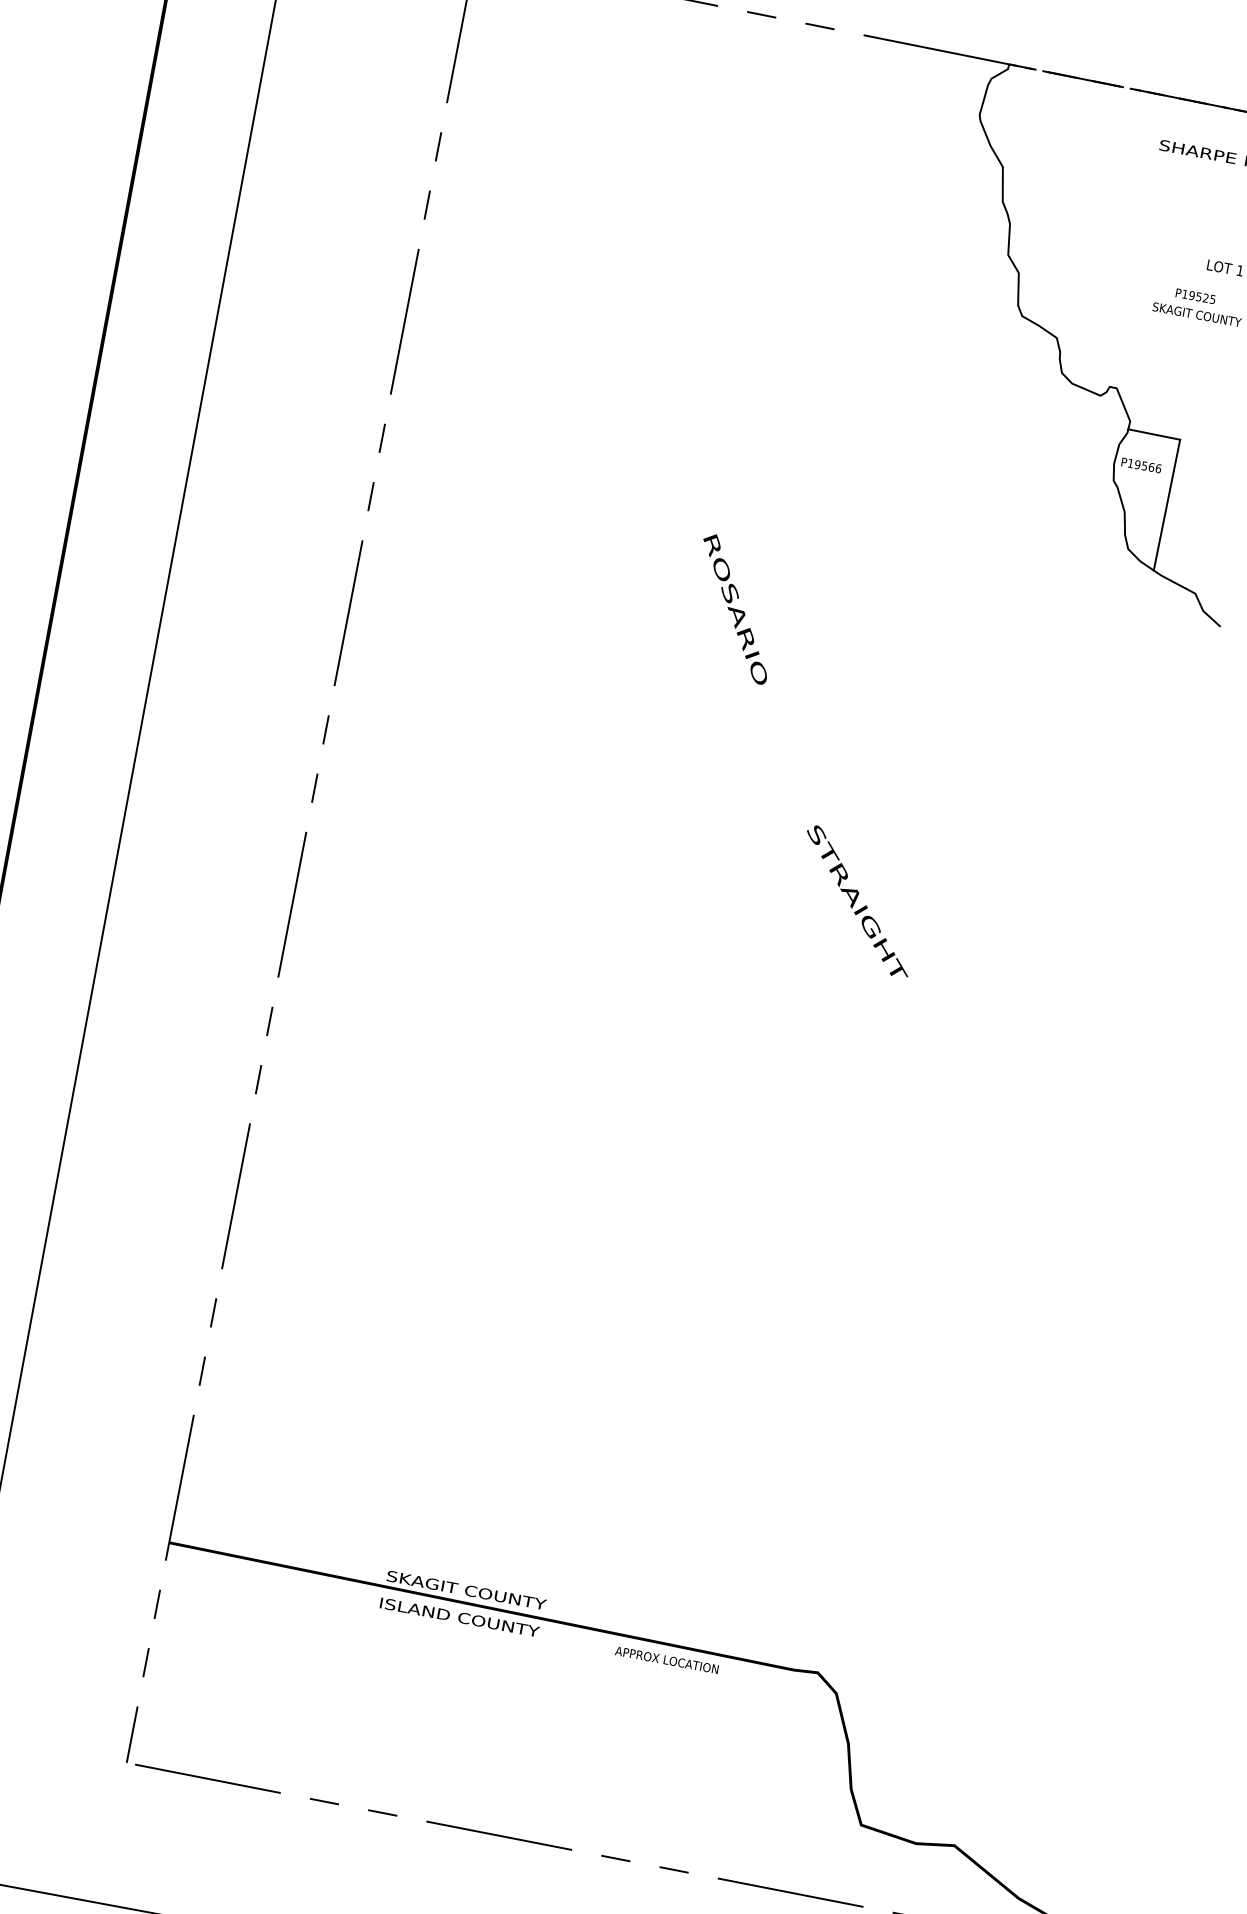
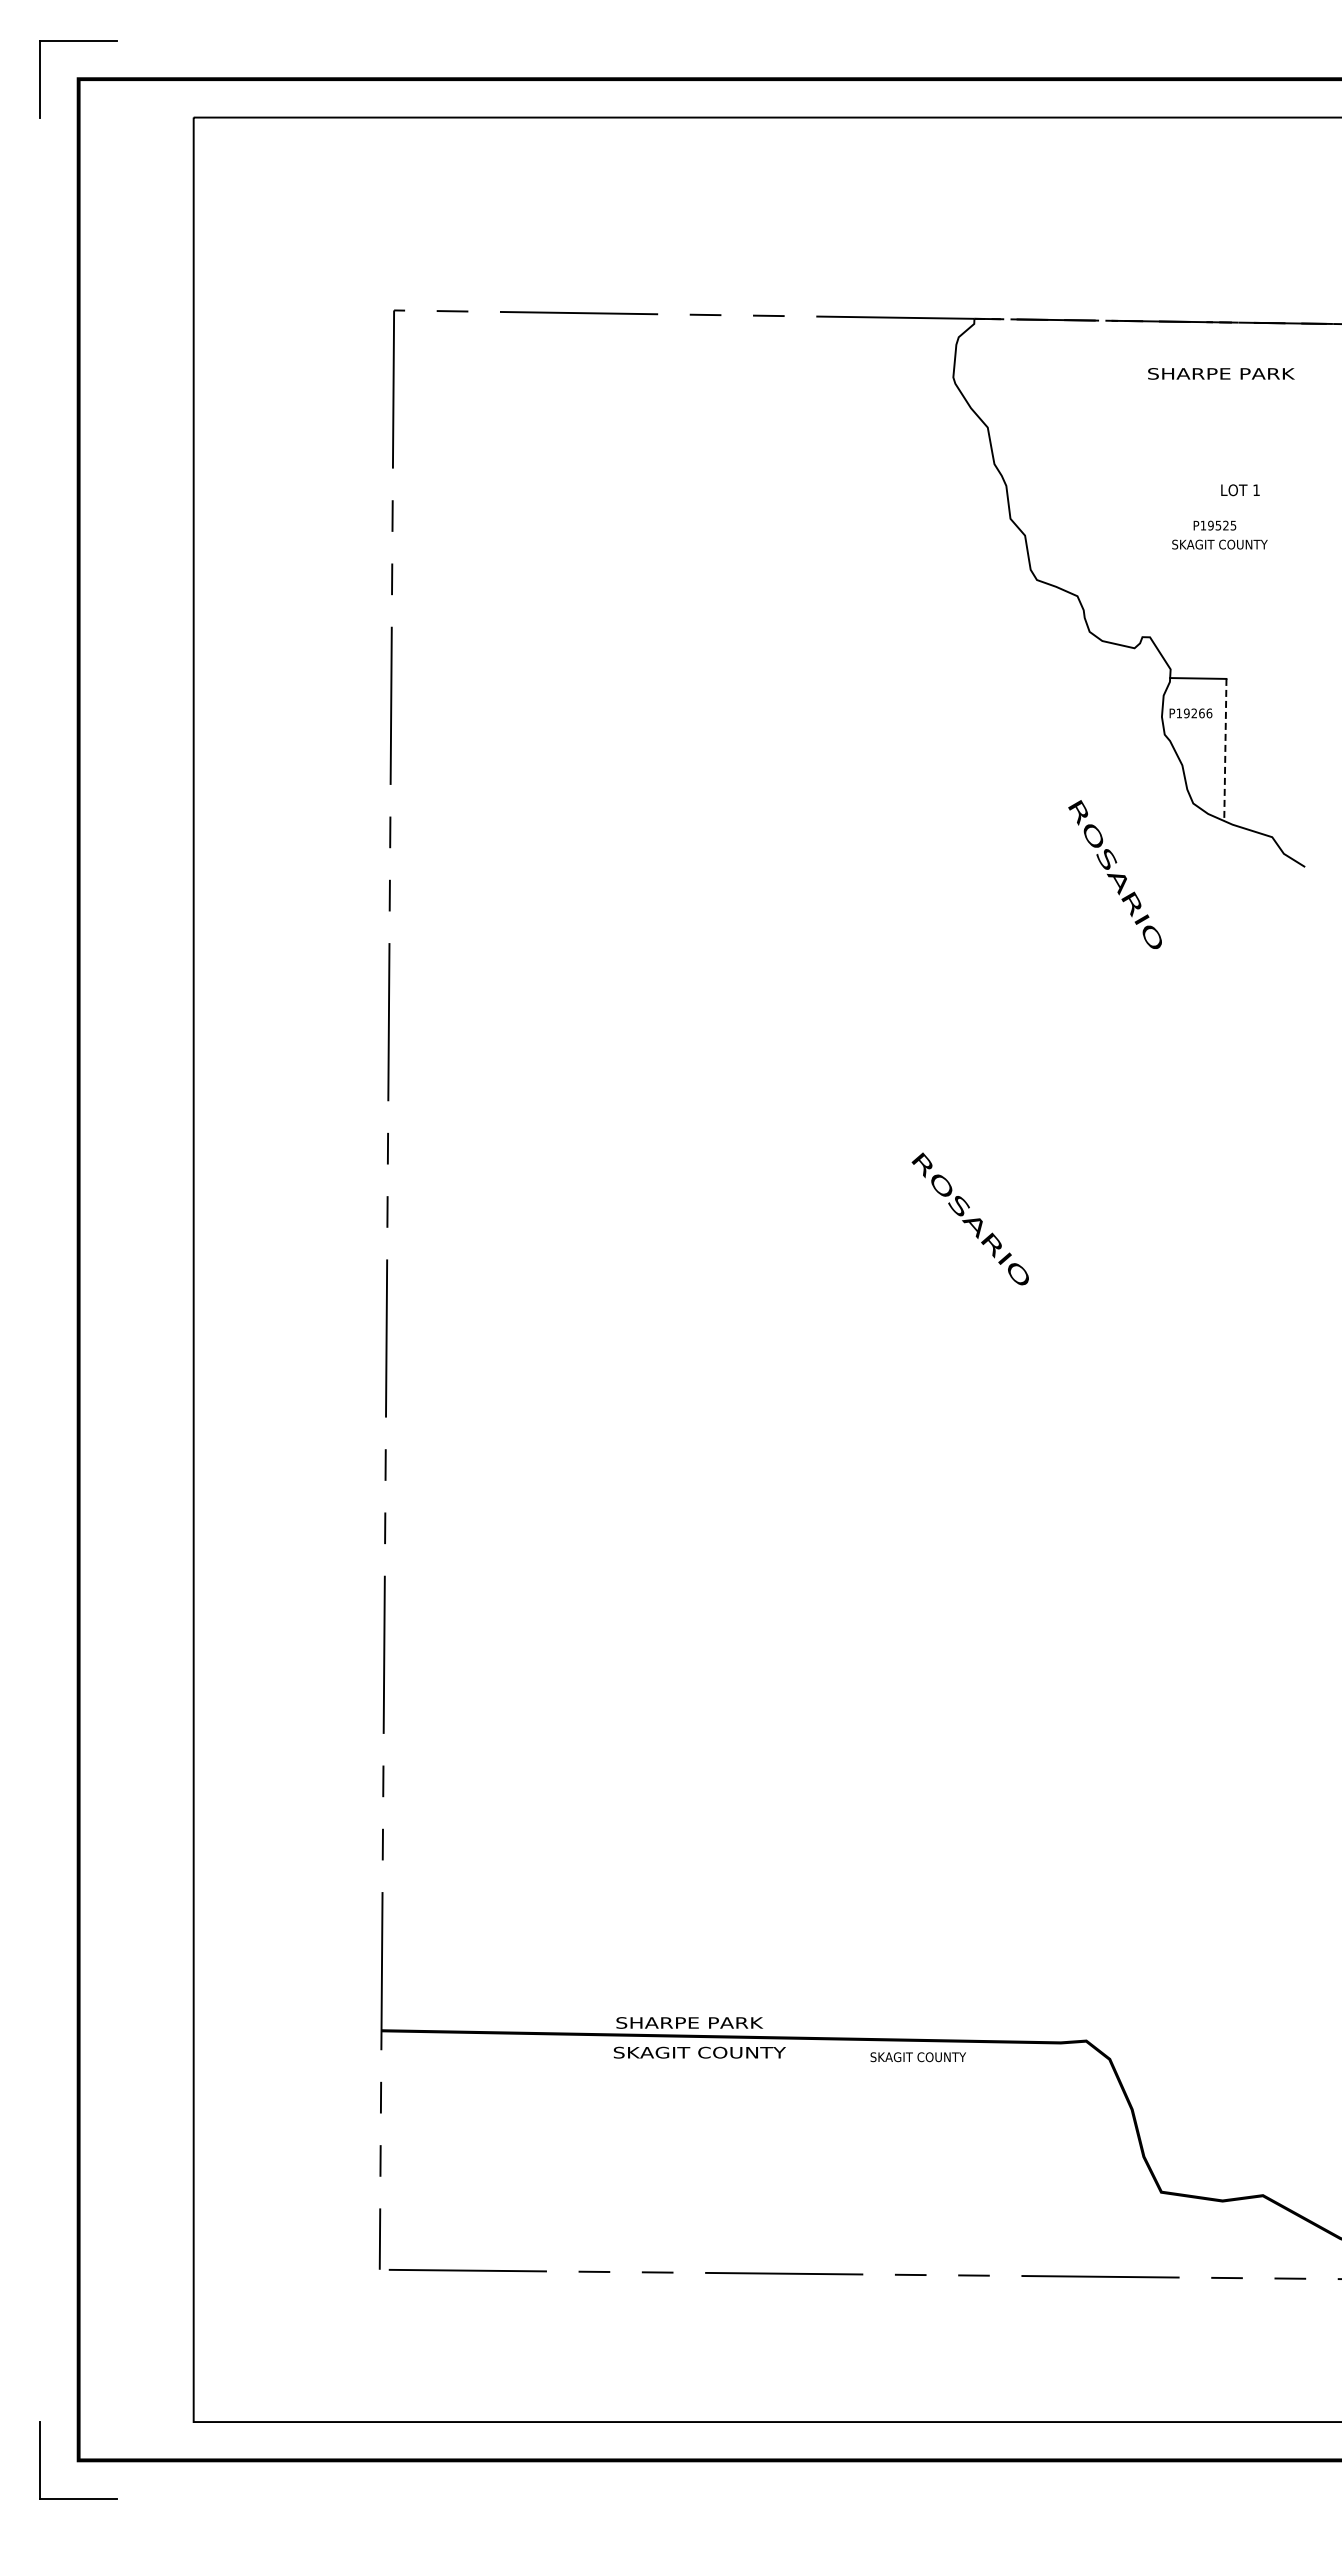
text: (1144, 466) -> (1194, 713), P19566 -> P19266
line: (1167, 505) -> (1225, 750), solid -> dashed
text: (734, 608) -> (1114, 874), moved
text: (858, 900) -> (978, 1224), STRAIGHT -> ROSARIO
text: (474, 1591) -> (710, 2022), SKAGIT COUNTY -> SHARPE PARK
text: (458, 1617) -> (699, 2052), ISLAND COUNTY -> SKAGIT COUNTY
text: (666, 1660) -> (925, 2057), APPROX LOCATION -> SKAGIT COUNTY

